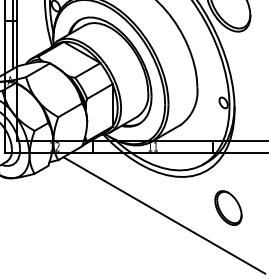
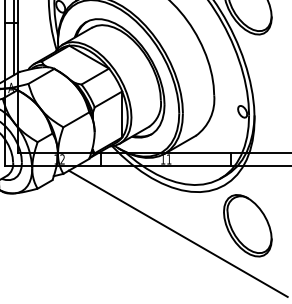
part: (228, 207) -> (247, 225), size x1.67

